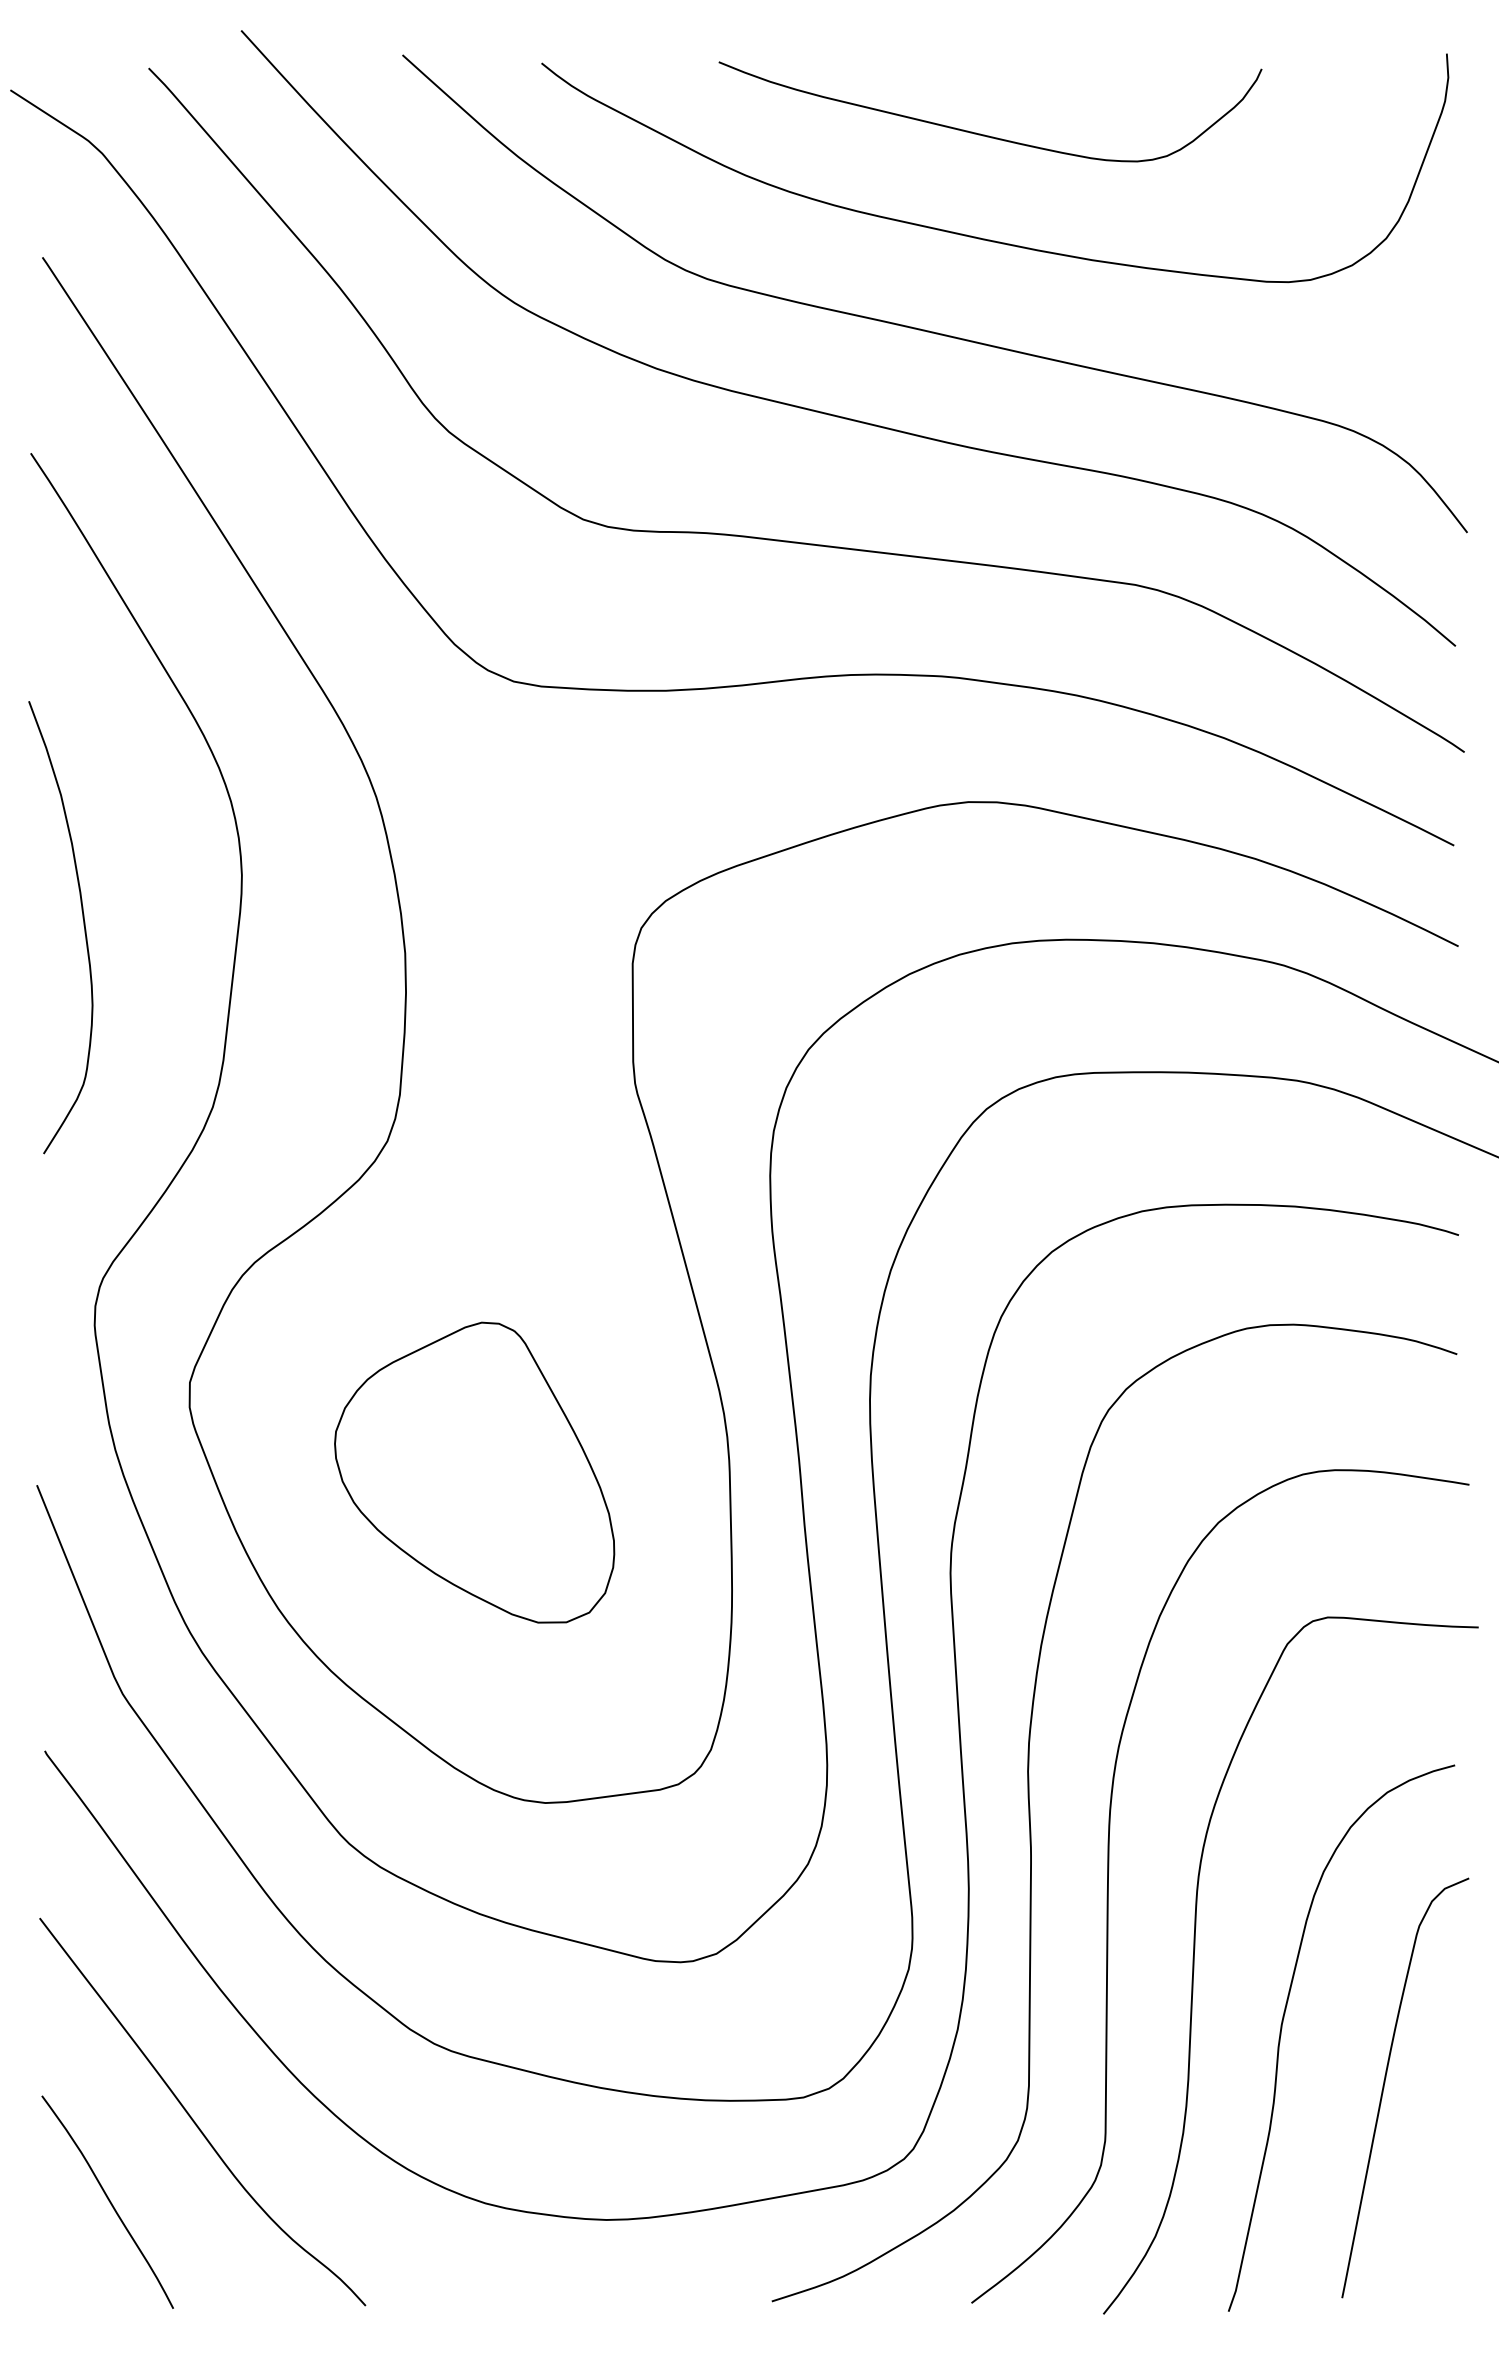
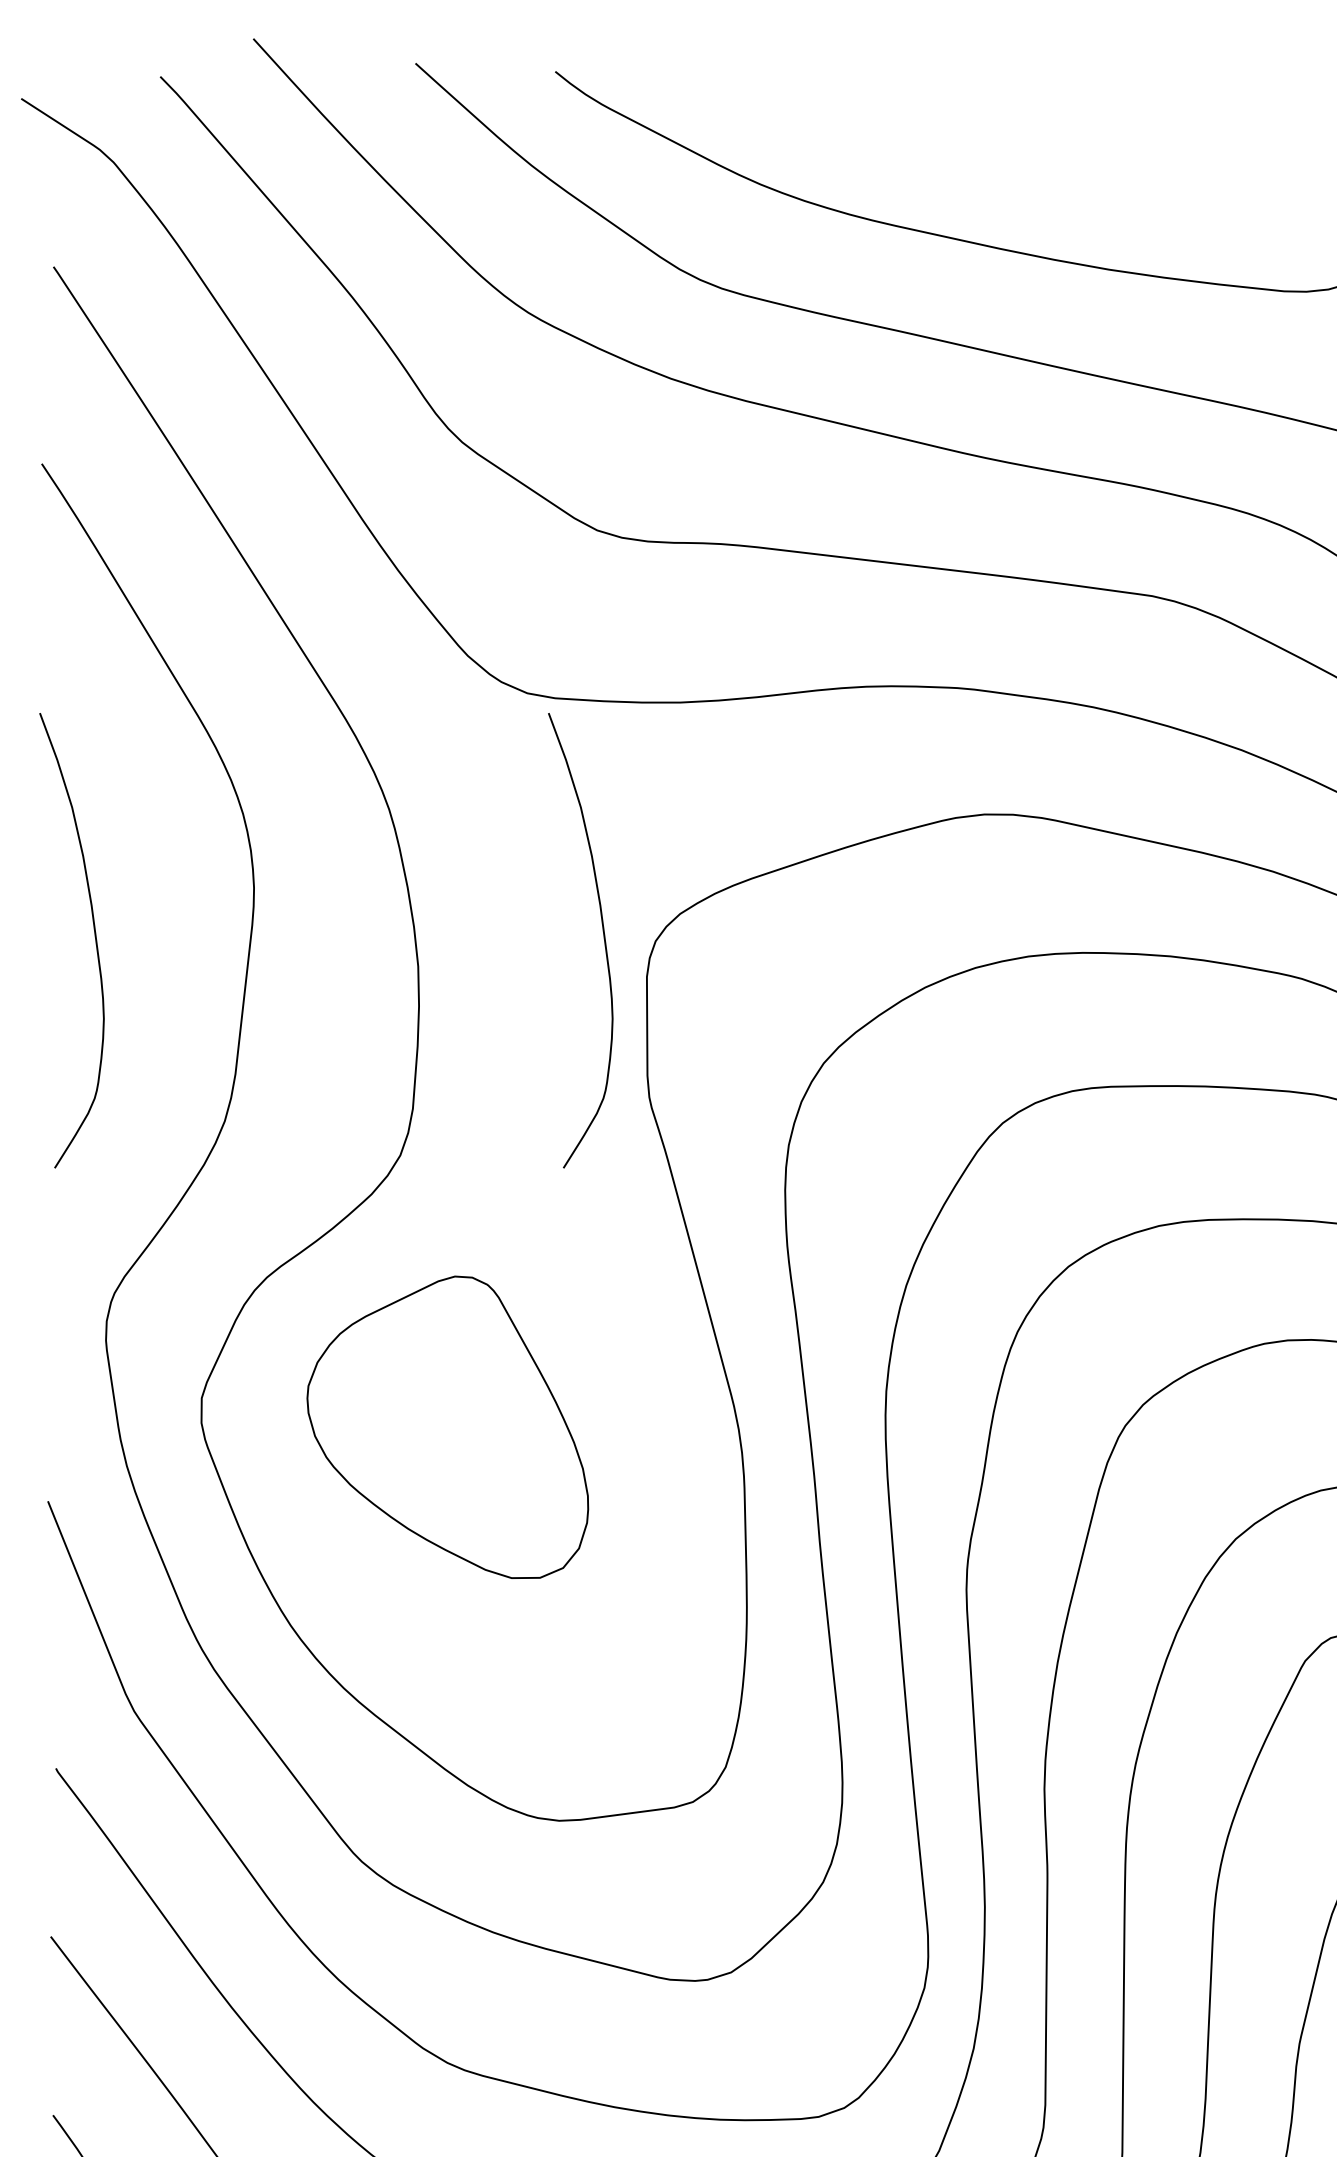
curve: (984, 134) -> (1000, 143), removed
curve: (589, 926) -> (603, 939), added
part: (474, 1472) -> (447, 1427), moved

